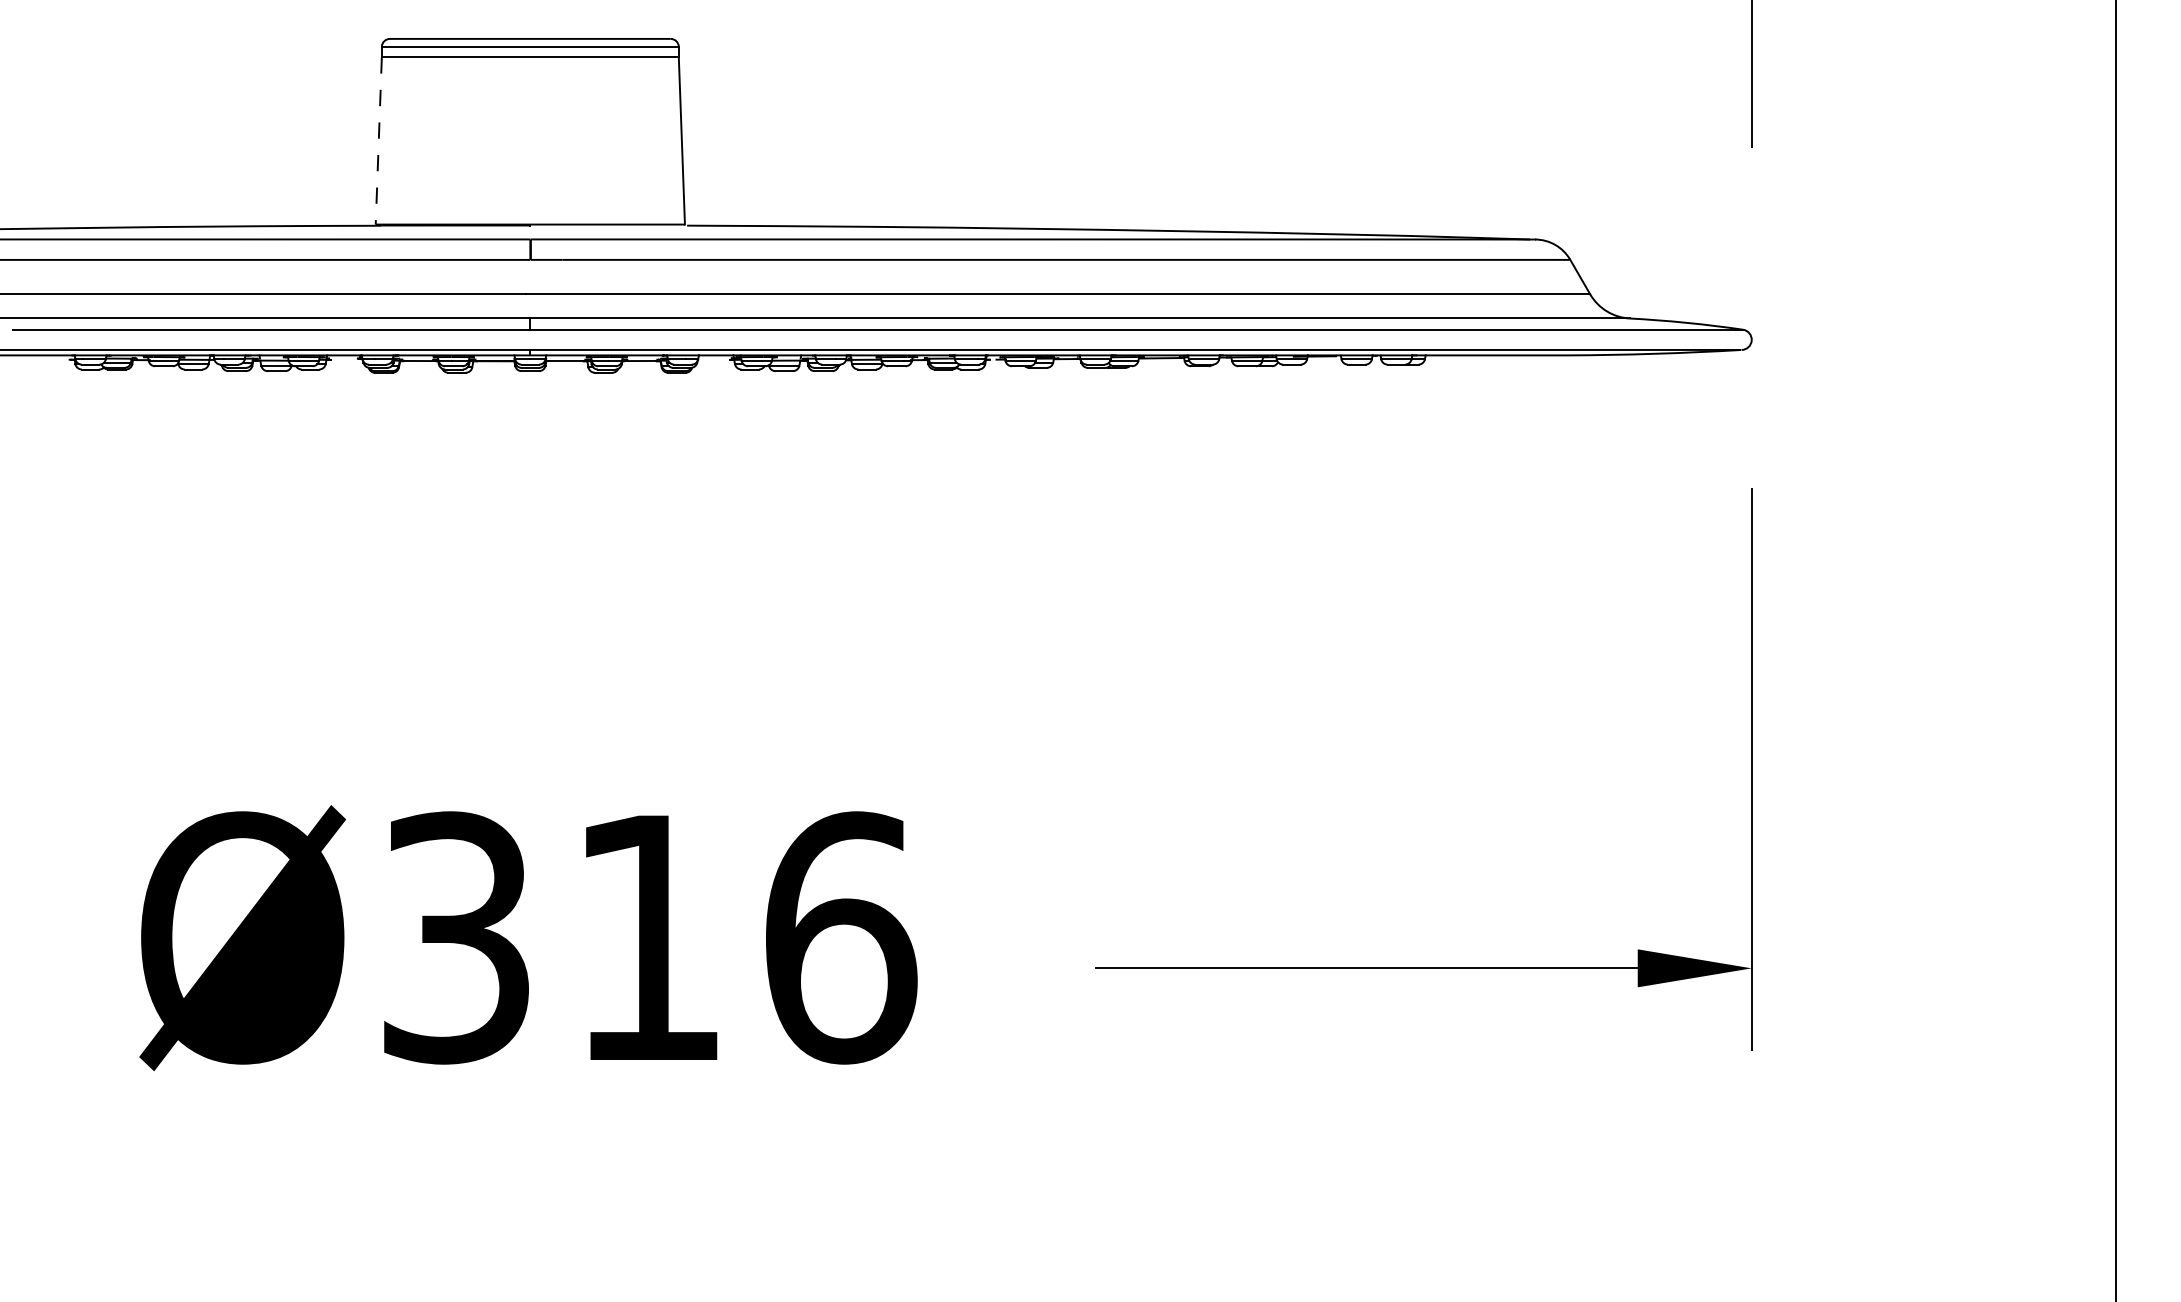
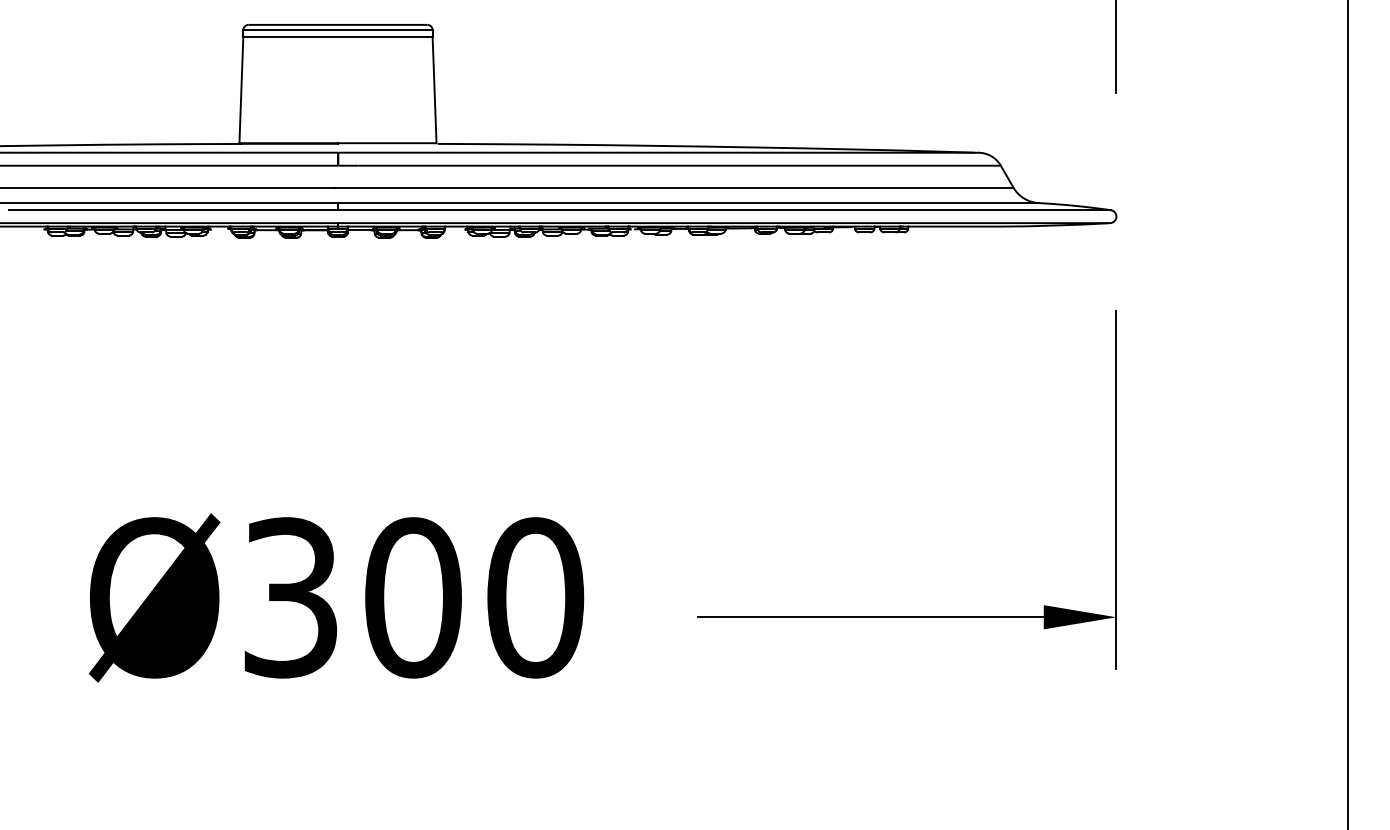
line: (378, 141) -> (241, 90), dashed -> solid
text: (744, 937) -> (474, 597), Ø316 -> Ø300

